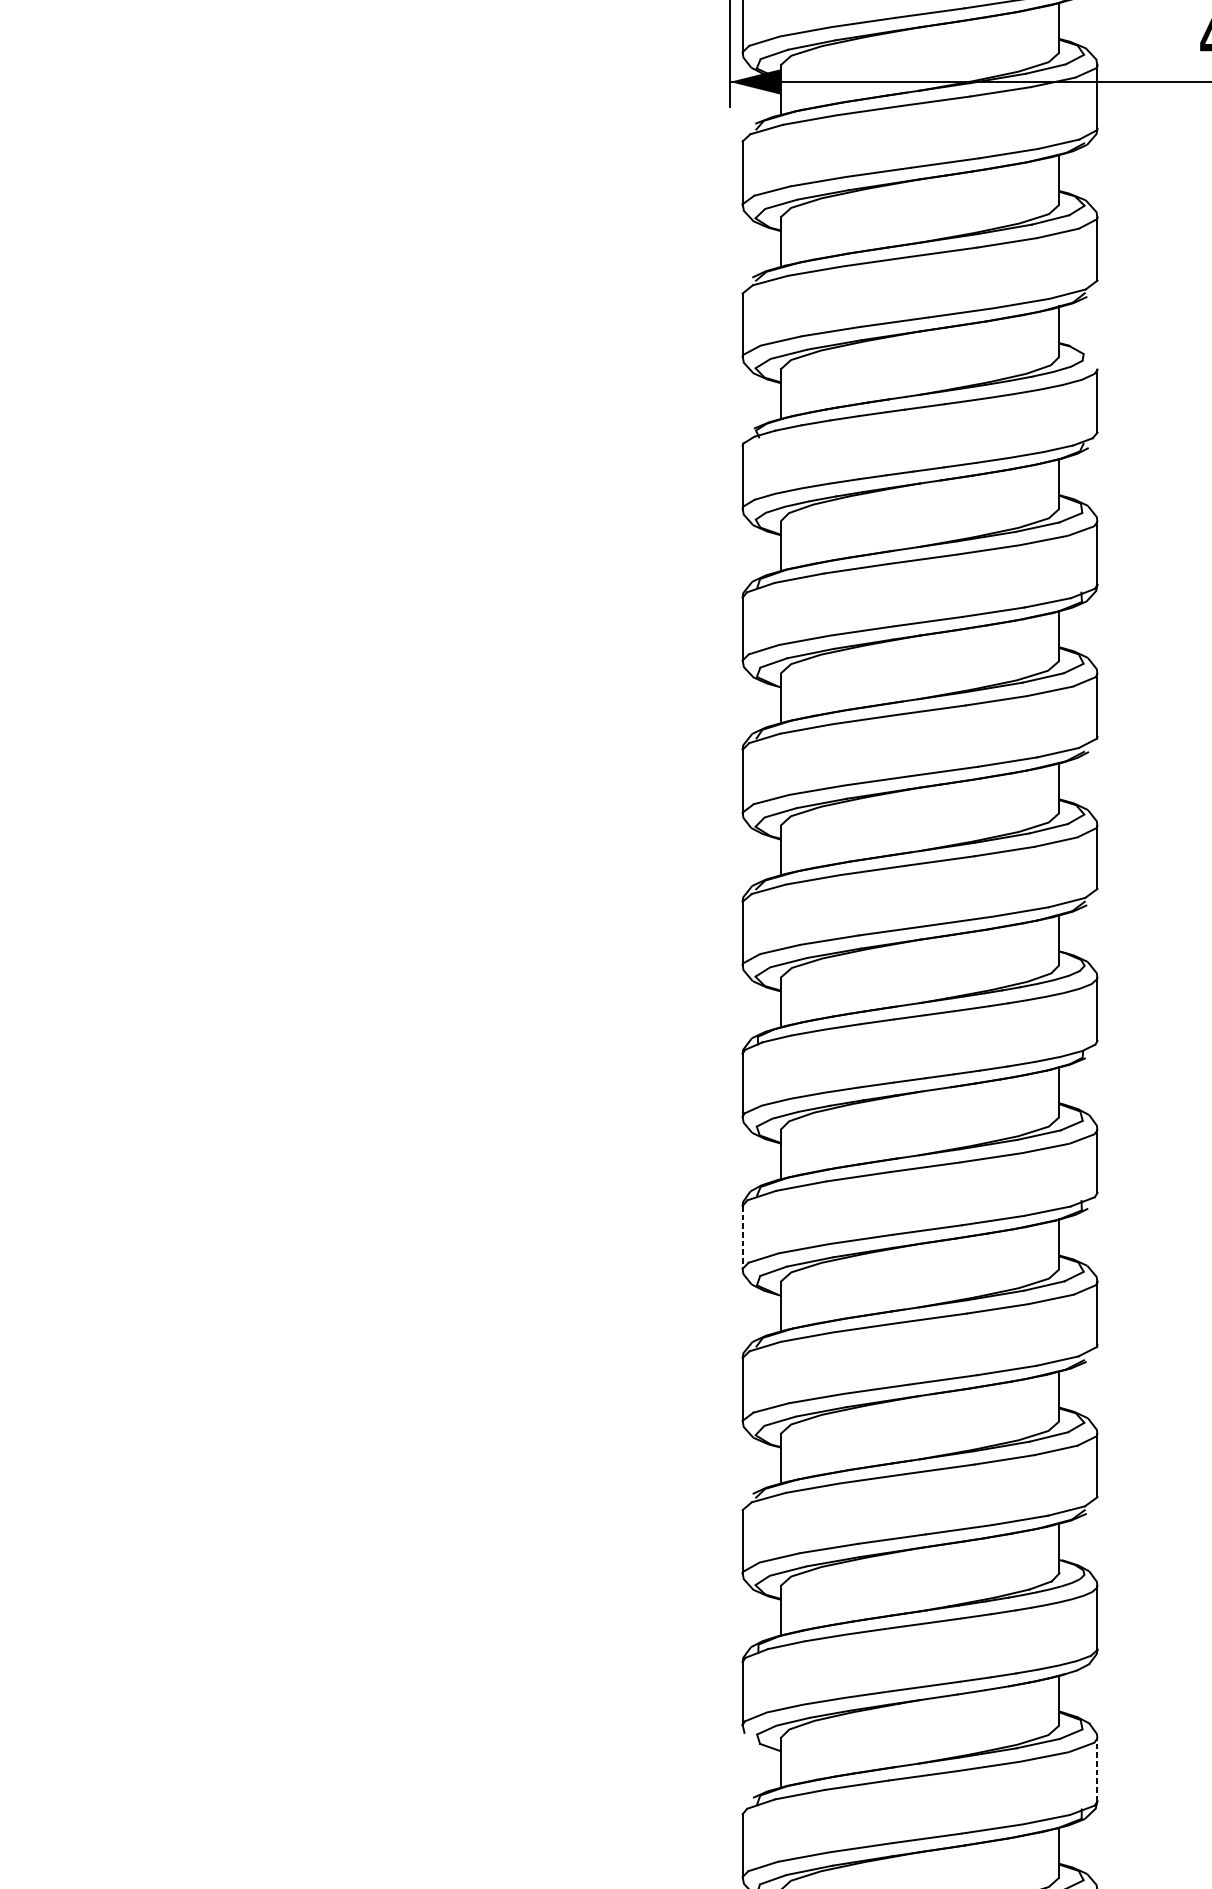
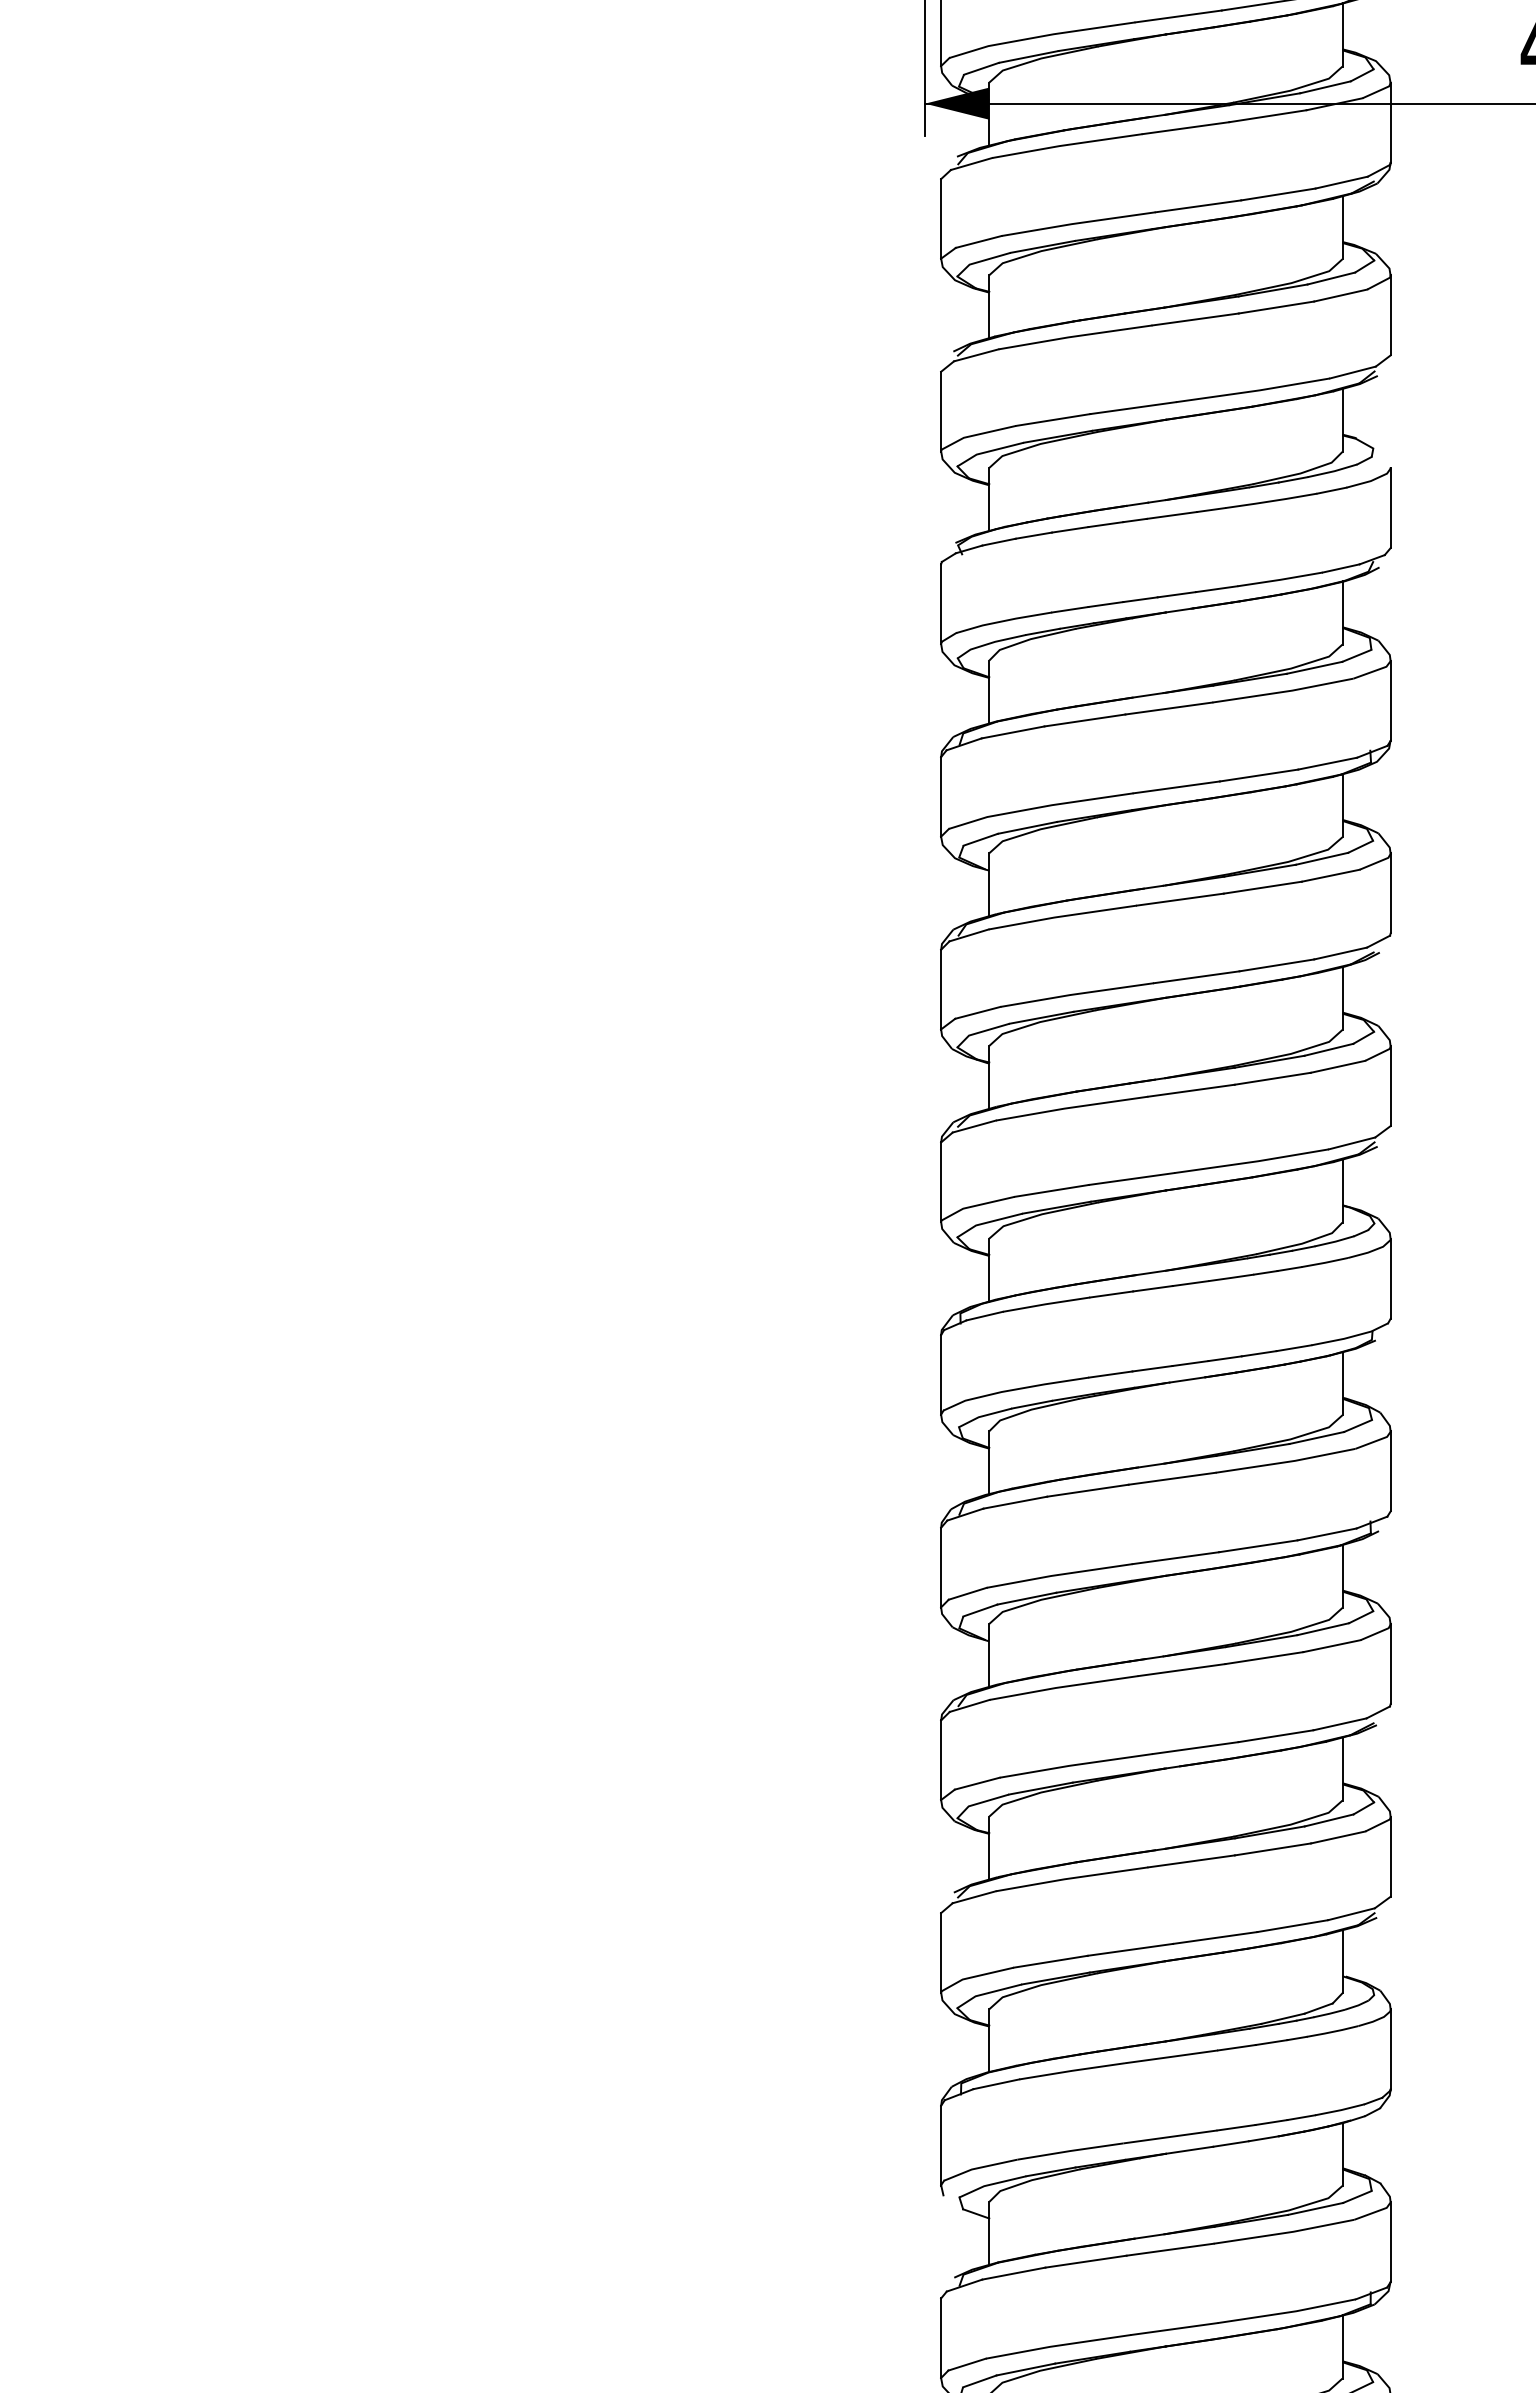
line: (742, 1237) -> (941, 1567), dashed -> solid
line: (1097, 1770) -> (1390, 2242), dashed -> solid

